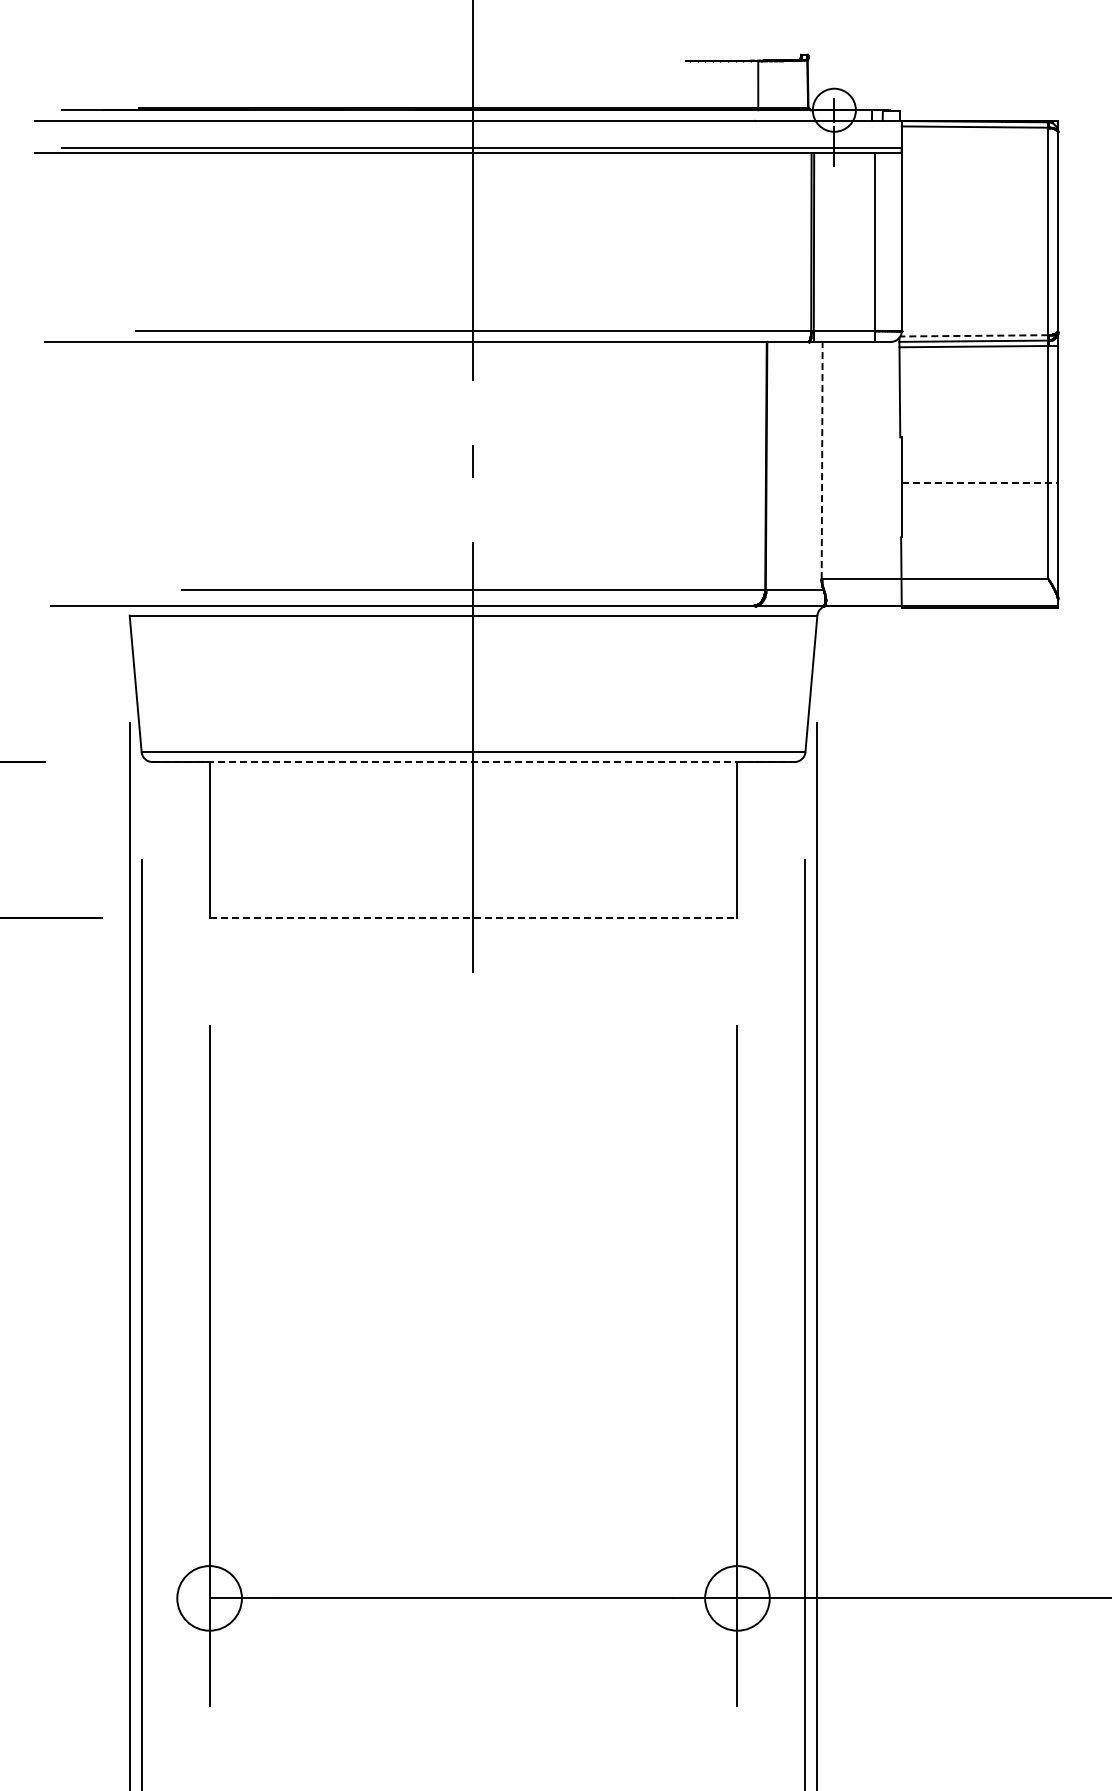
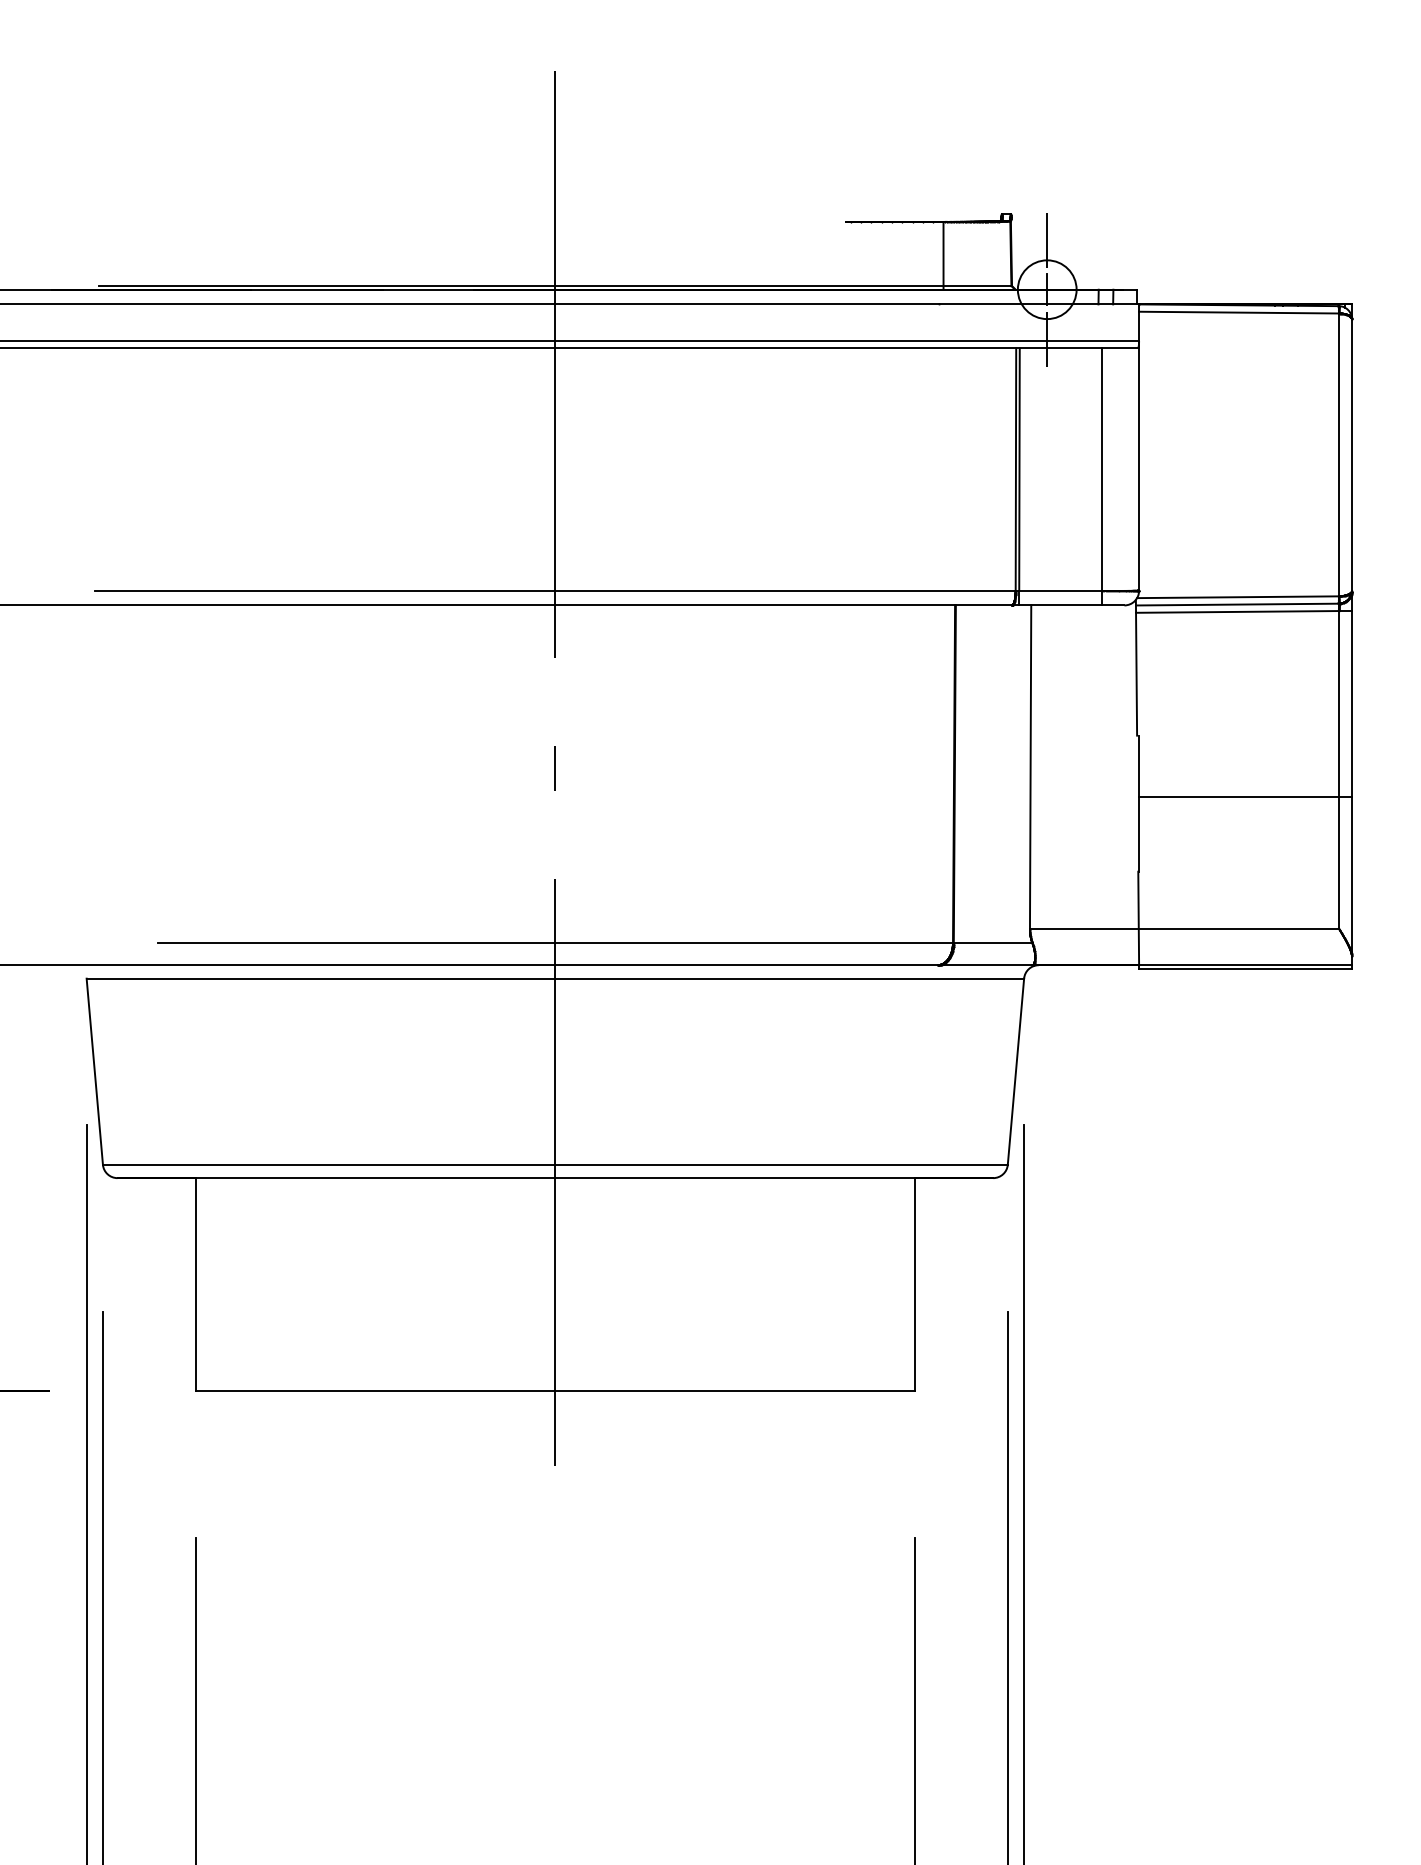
line: (834, 73) -> (1047, 239), added
line: (973, 335) -> (1236, 596), dashed -> solid
line: (822, 460) -> (1031, 767), dashed -> solid
line: (980, 482) -> (1246, 797), dashed -> solid
line: (474, 761) -> (556, 1177), dashed -> solid
line: (473, 918) -> (555, 1391), dashed -> solid

